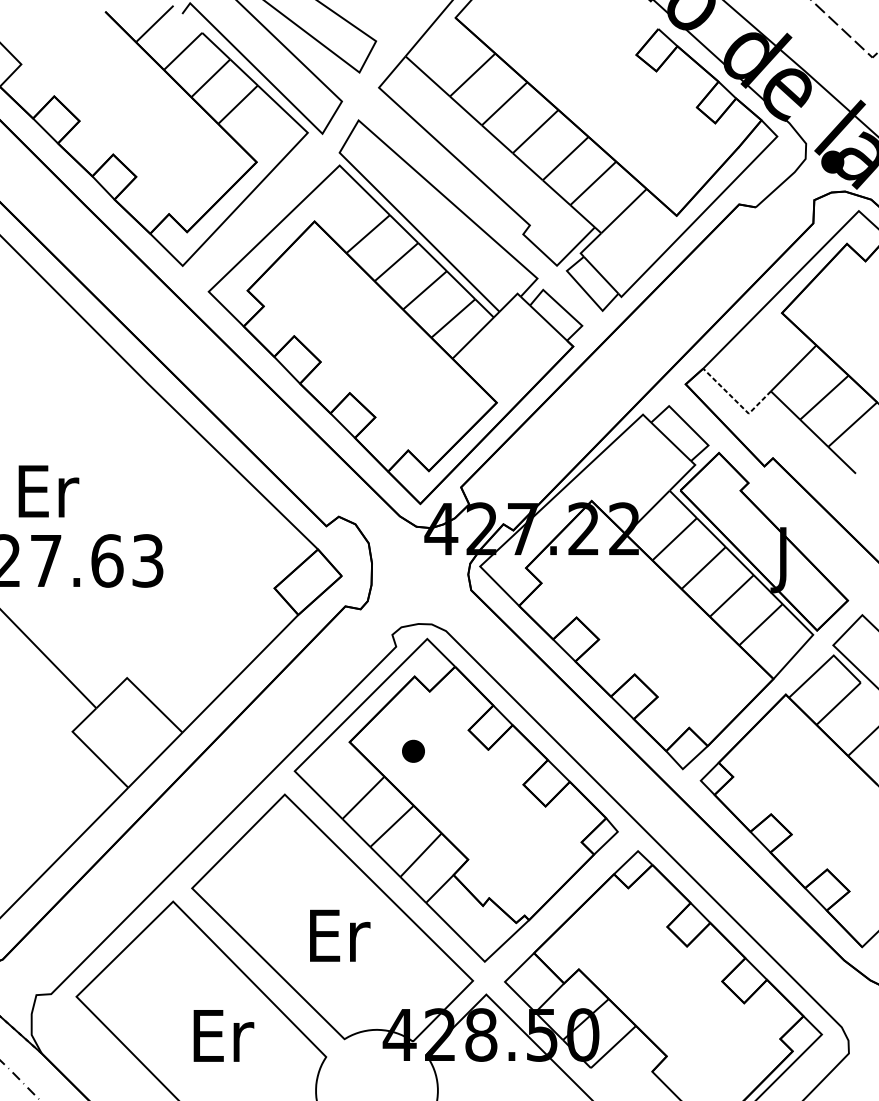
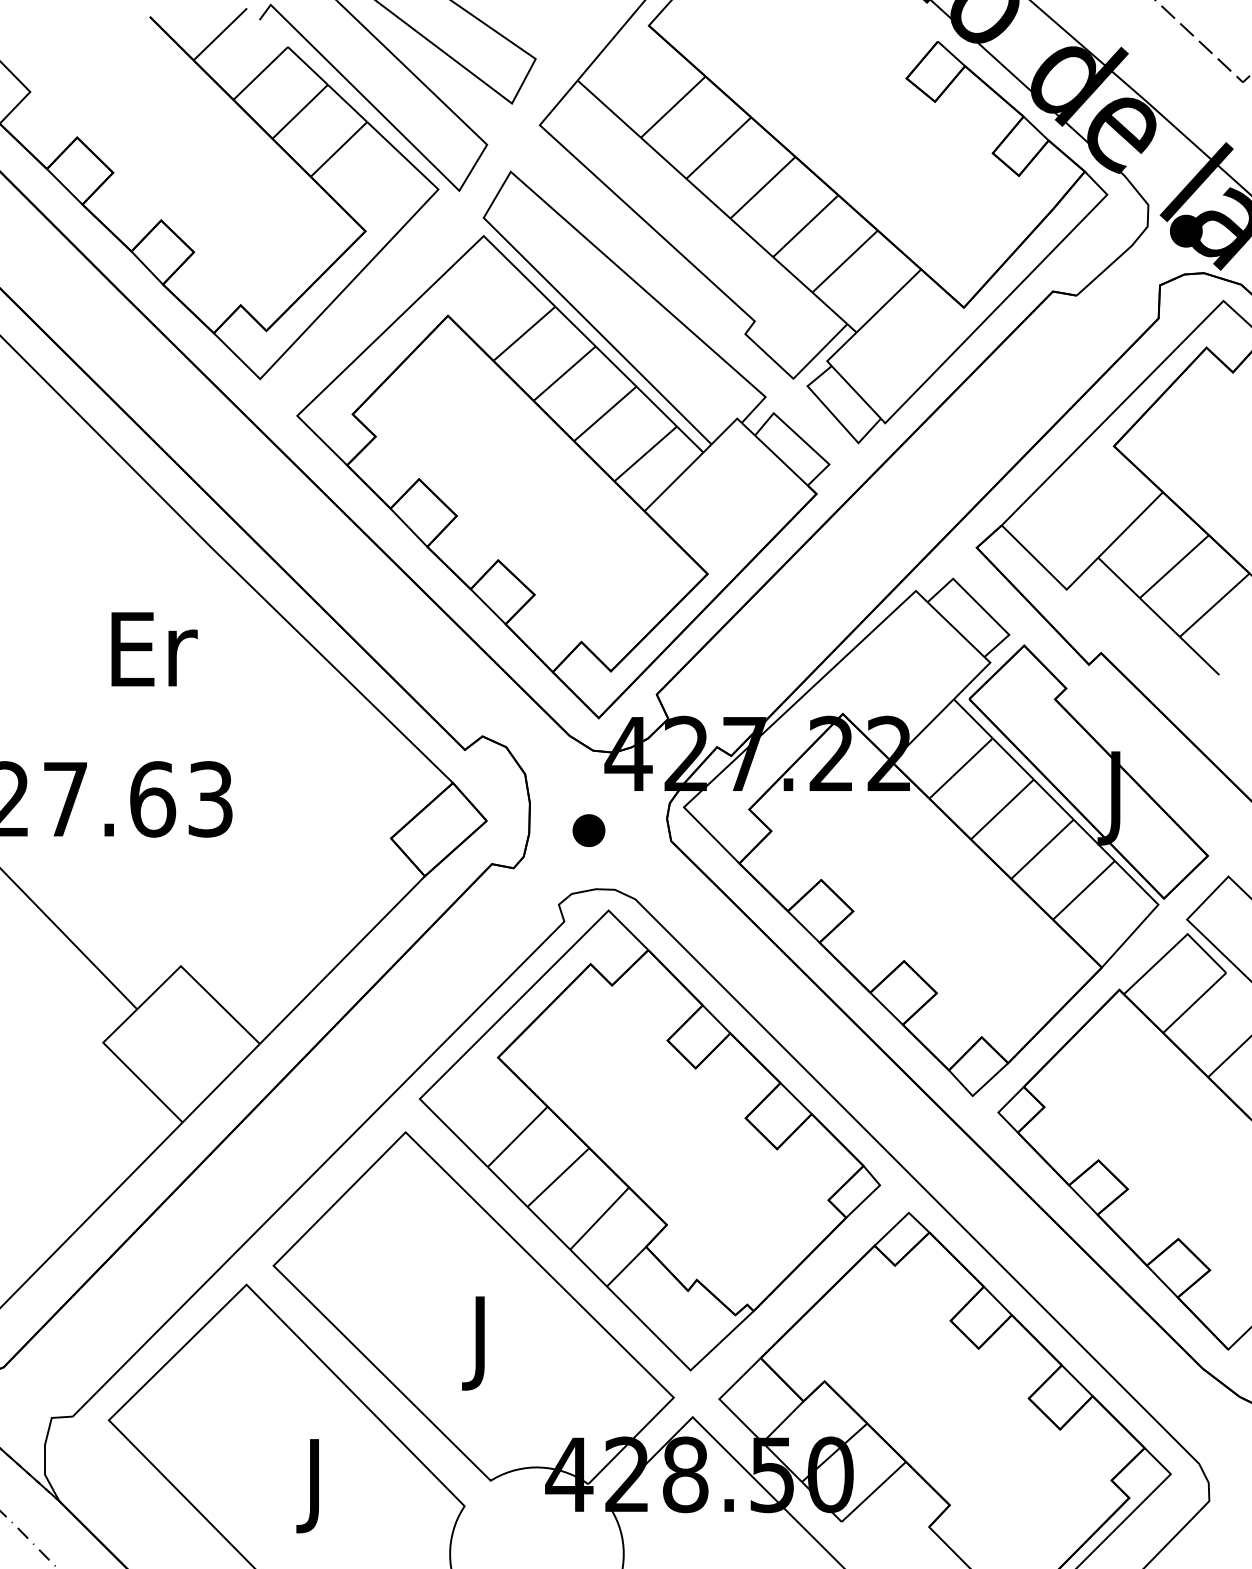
line: (737, 402) -> (1050, 573), dashed -> solid
text: (48, 491) -> (154, 649), moved
part: (413, 751) -> (588, 830), moved
text: (340, 942) -> (484, 1343), Er -> J
text: (223, 1043) -> (318, 1486), Er -> J

